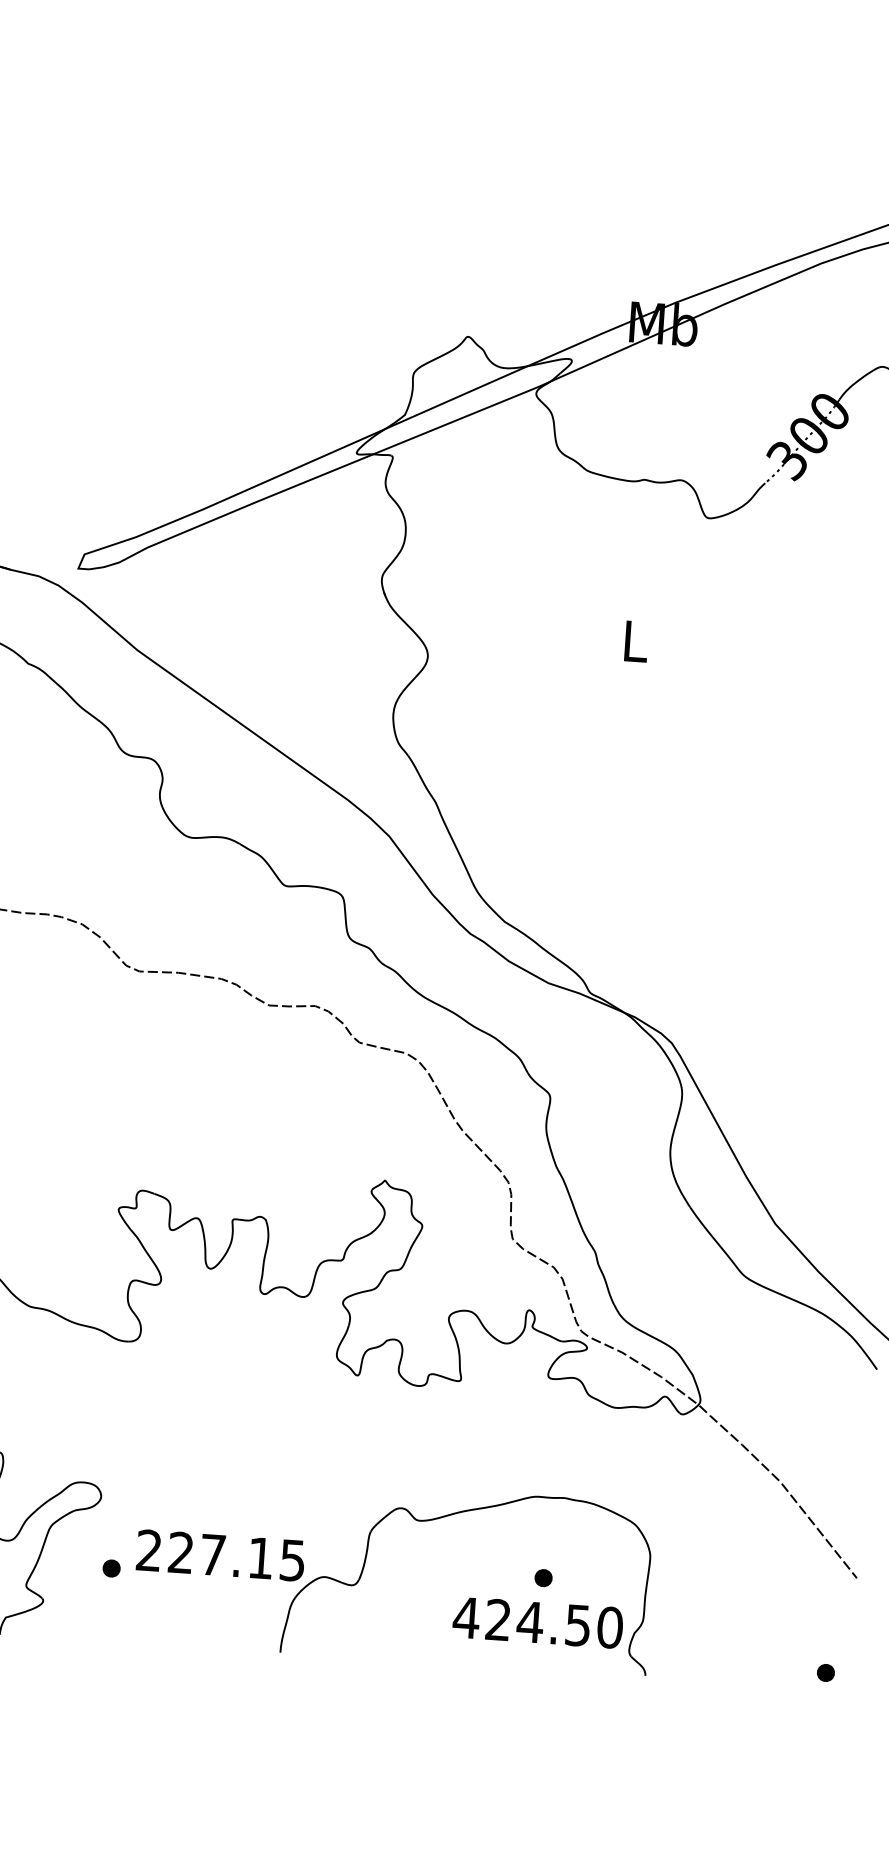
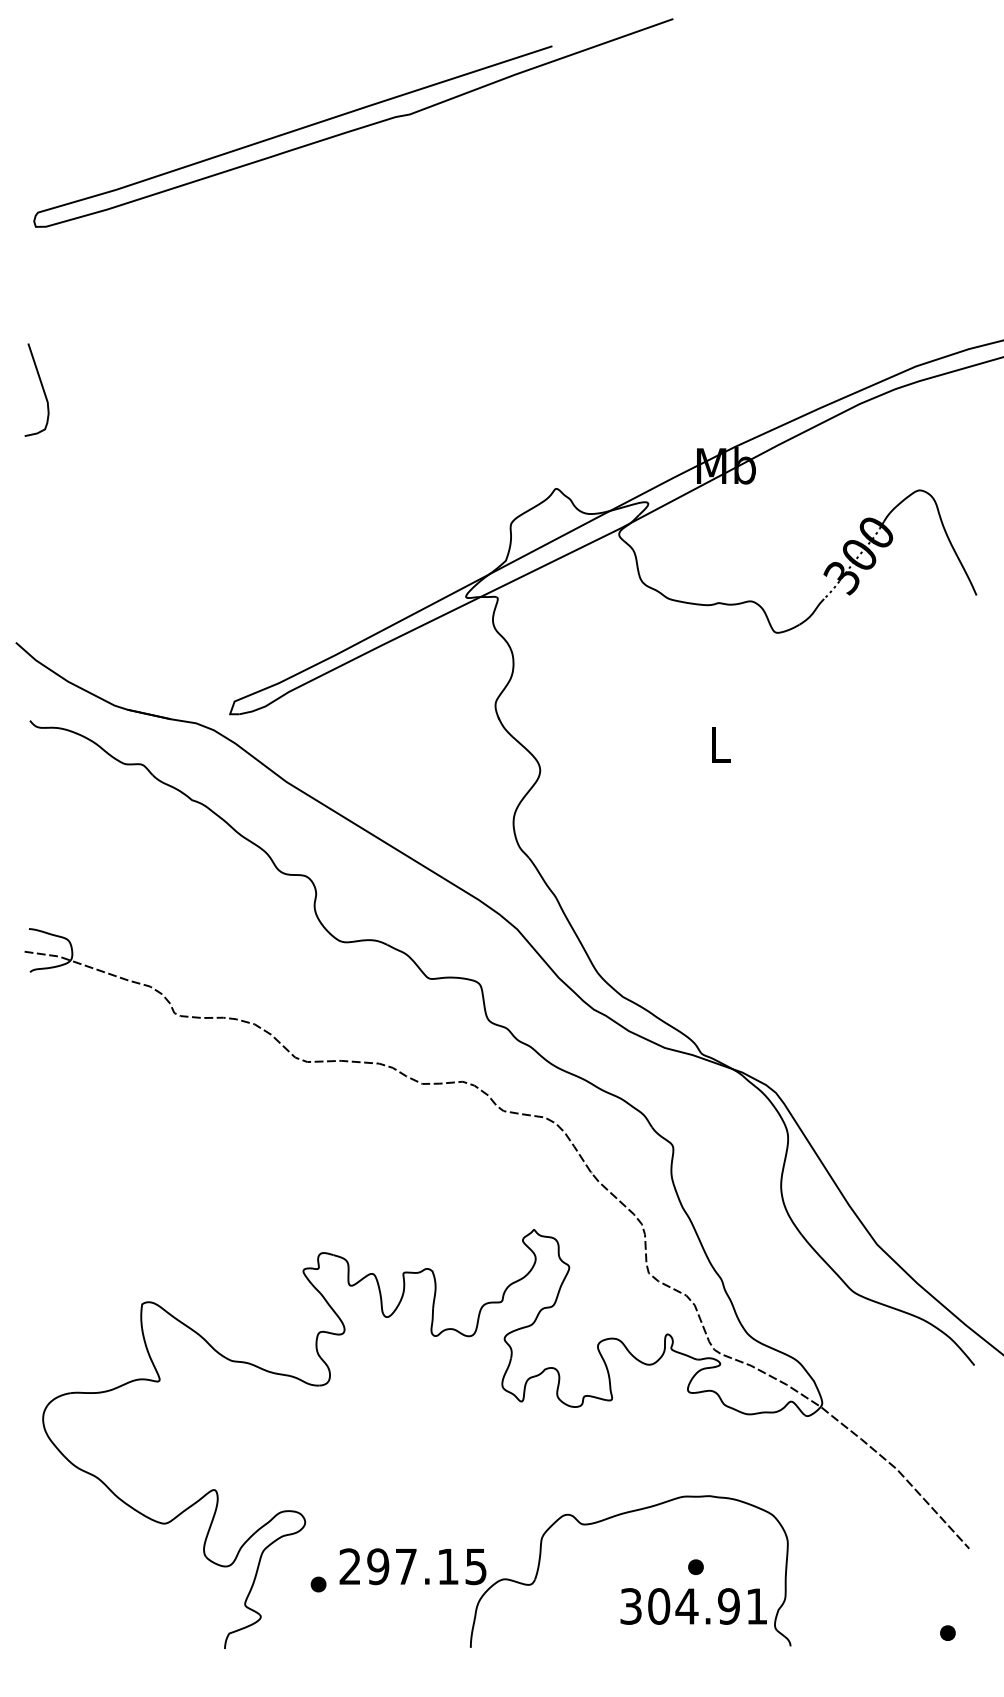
text: (181, 1552) -> (378, 1566), 227.15 -> 297.15
text: (537, 1622) -> (693, 1606), 424.50 -> 304.91

